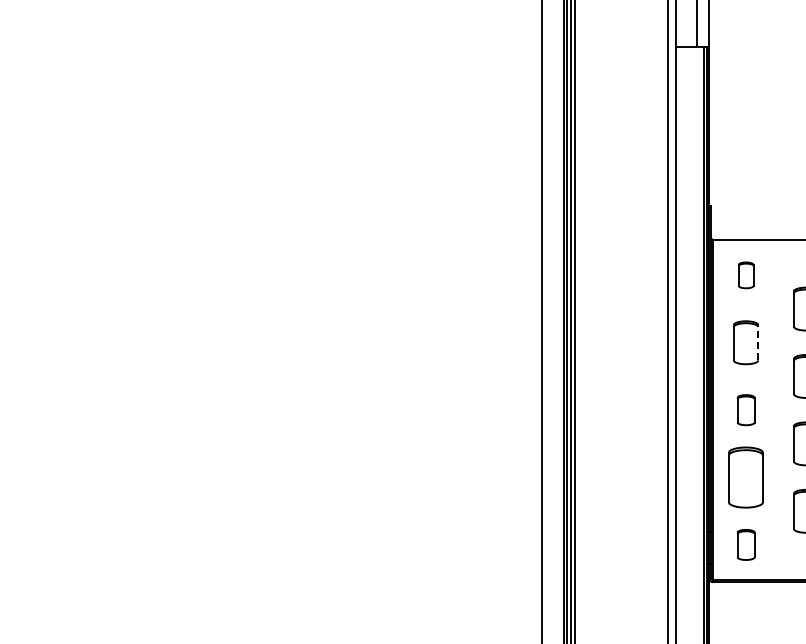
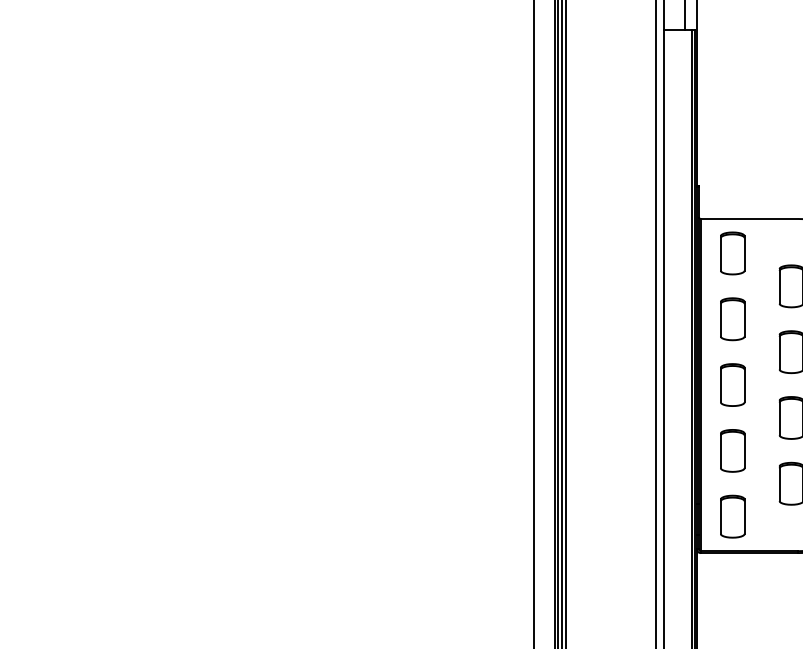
part: (745, 275) -> (732, 253), size x1.67
line: (758, 341) -> (744, 318), dashed -> solid
part: (745, 409) -> (732, 384), size x1.43
part: (745, 477) -> (732, 450), size x0.71
part: (745, 544) -> (732, 516), size x1.43

